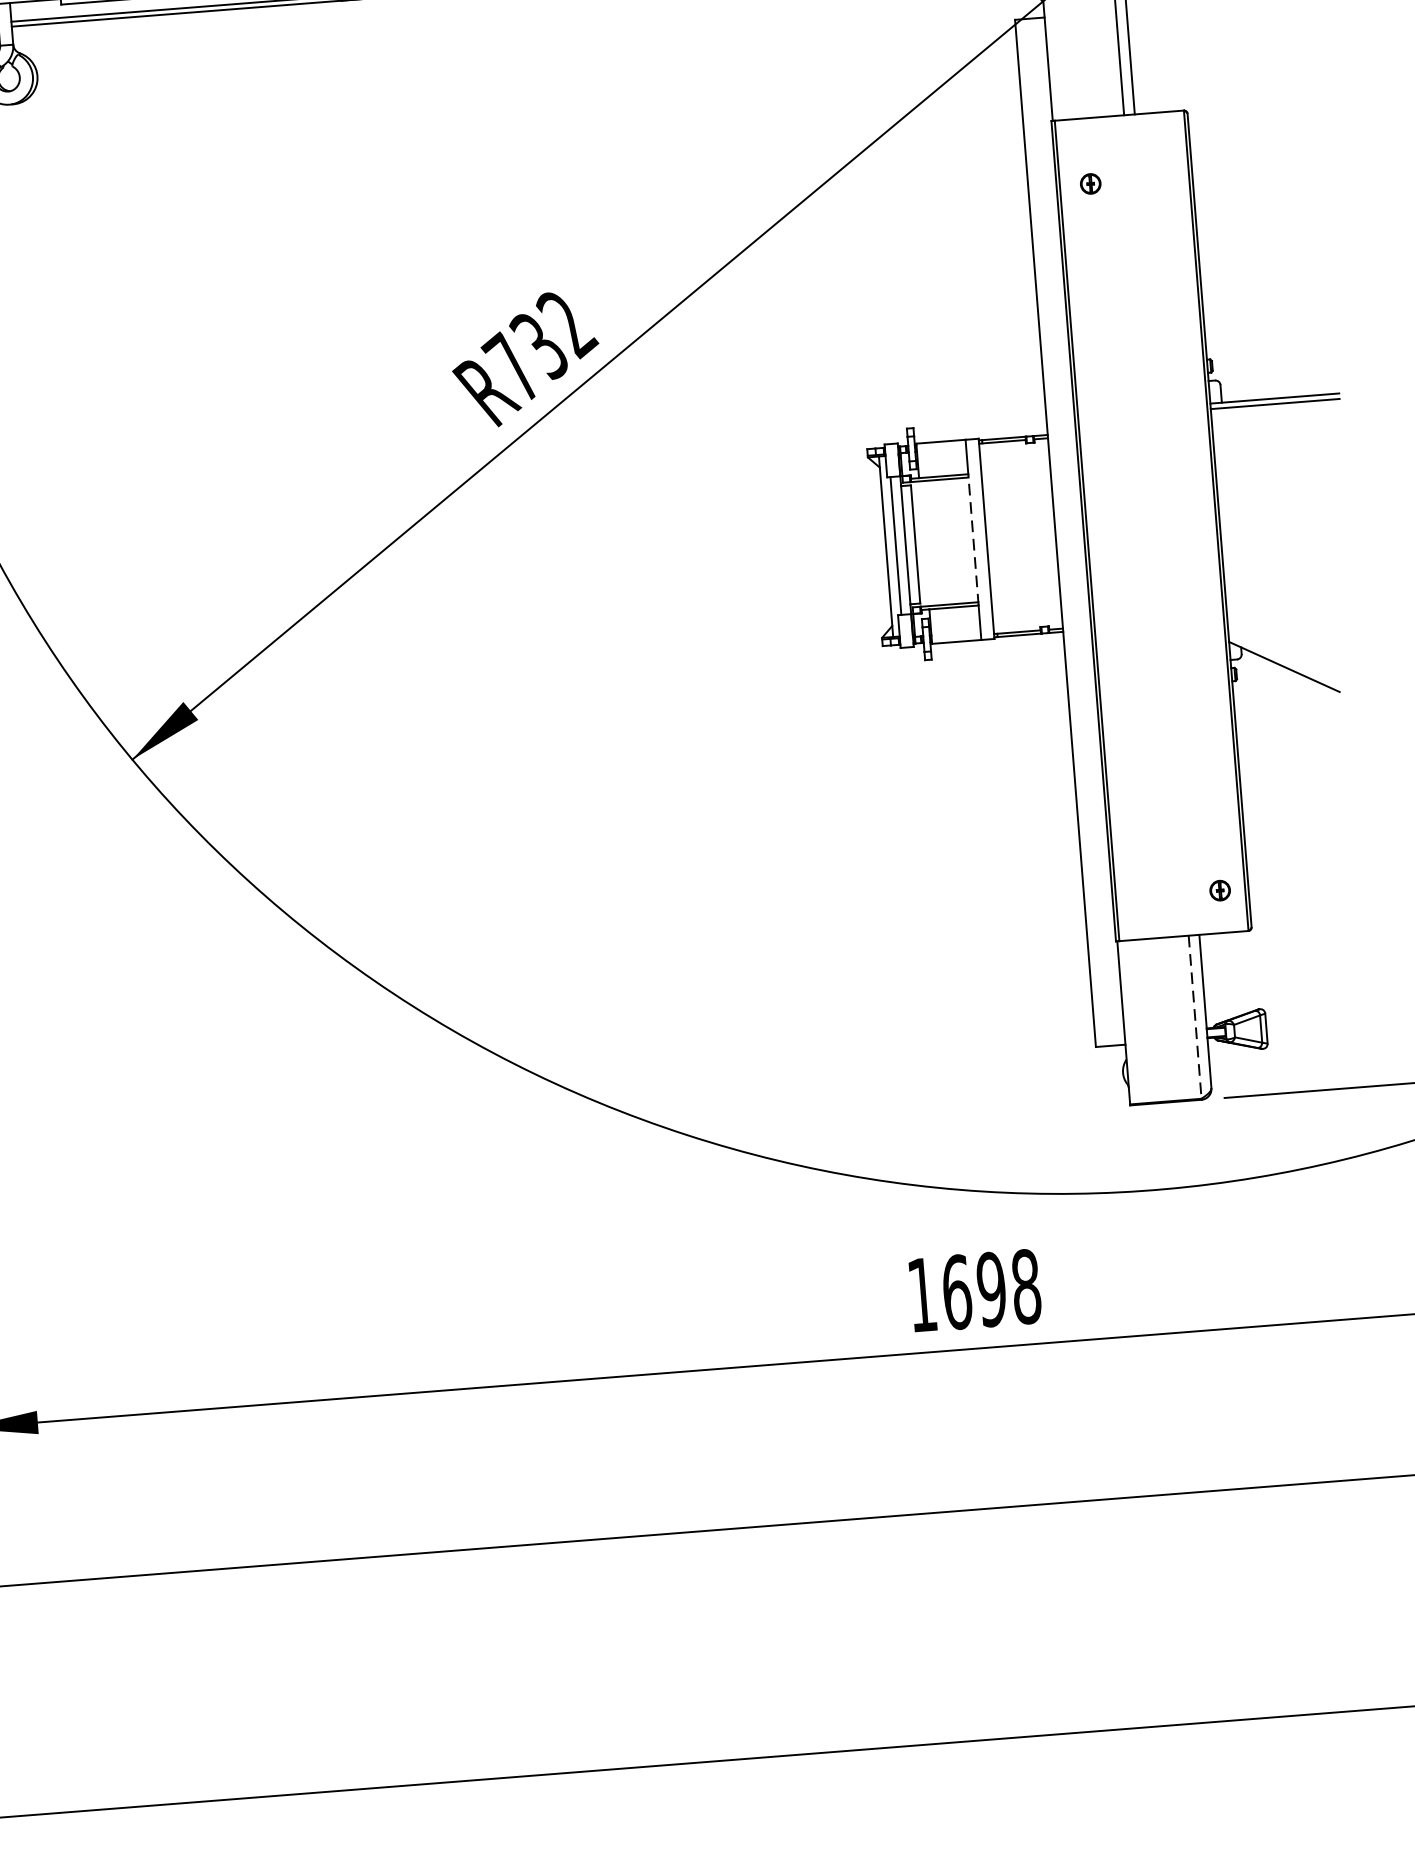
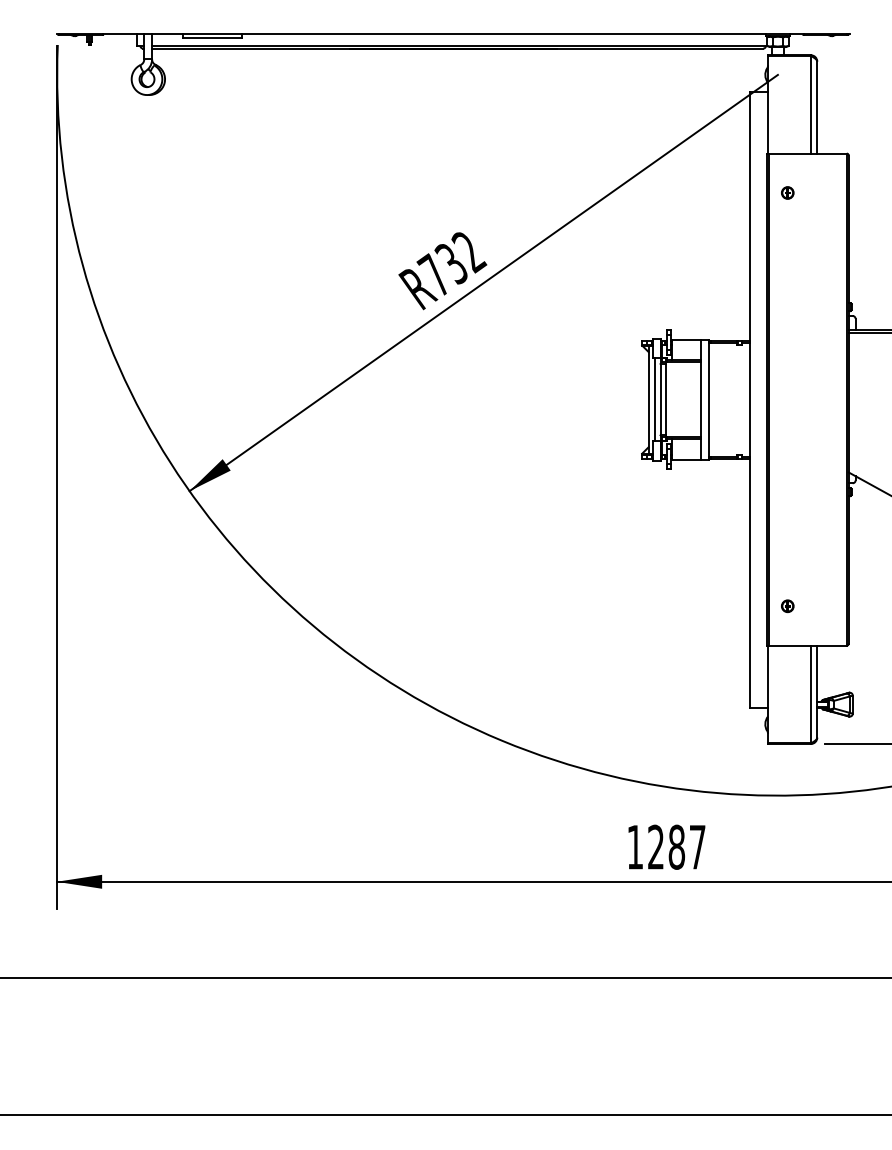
line: (974, 539) -> (701, 399), dashed -> solid
part: (1219, 891) -> (787, 606), moved
line: (1194, 1017) -> (810, 694), dashed -> solid
text: (990, 1288) -> (676, 846), 1698 -> 1287

